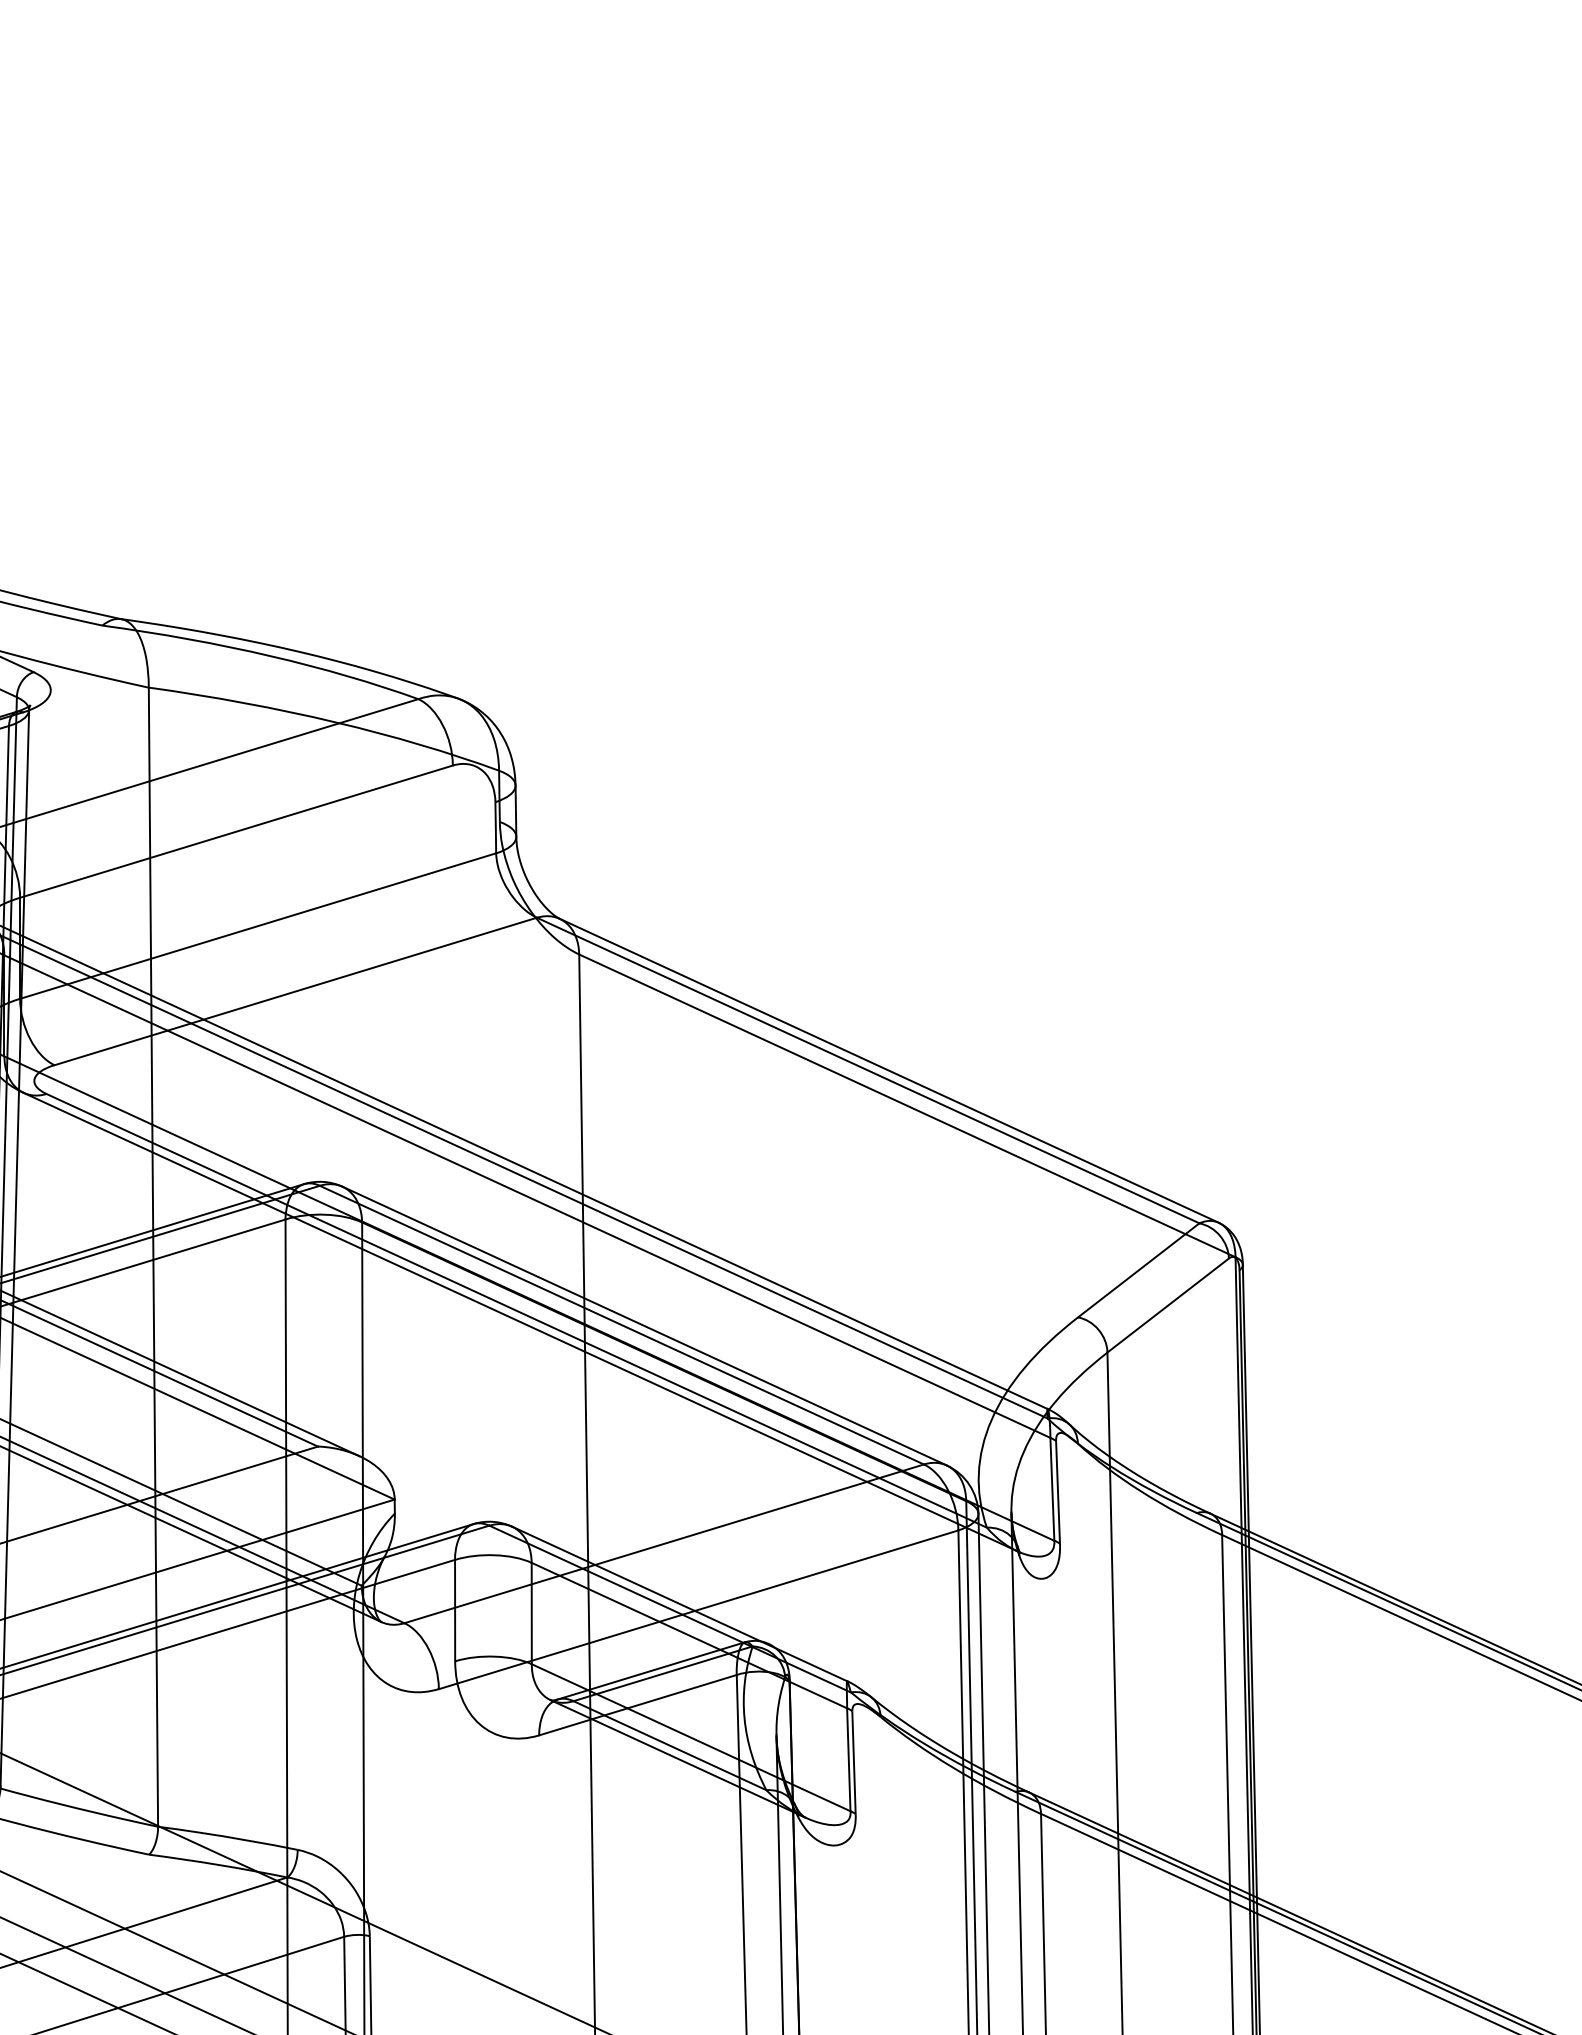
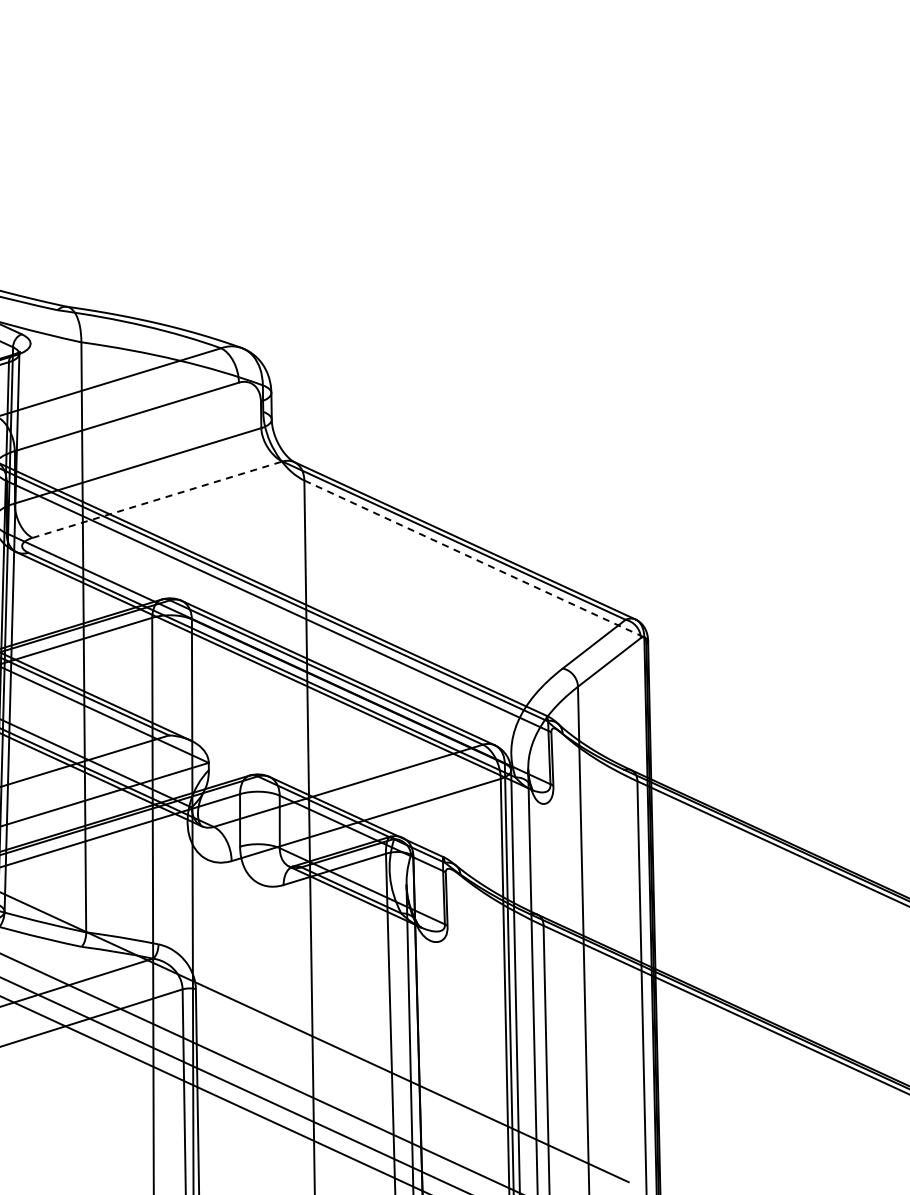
line: (295, 991) -> (157, 499), solid -> dashed
line: (907, 1106) -> (474, 559), solid -> dashed

